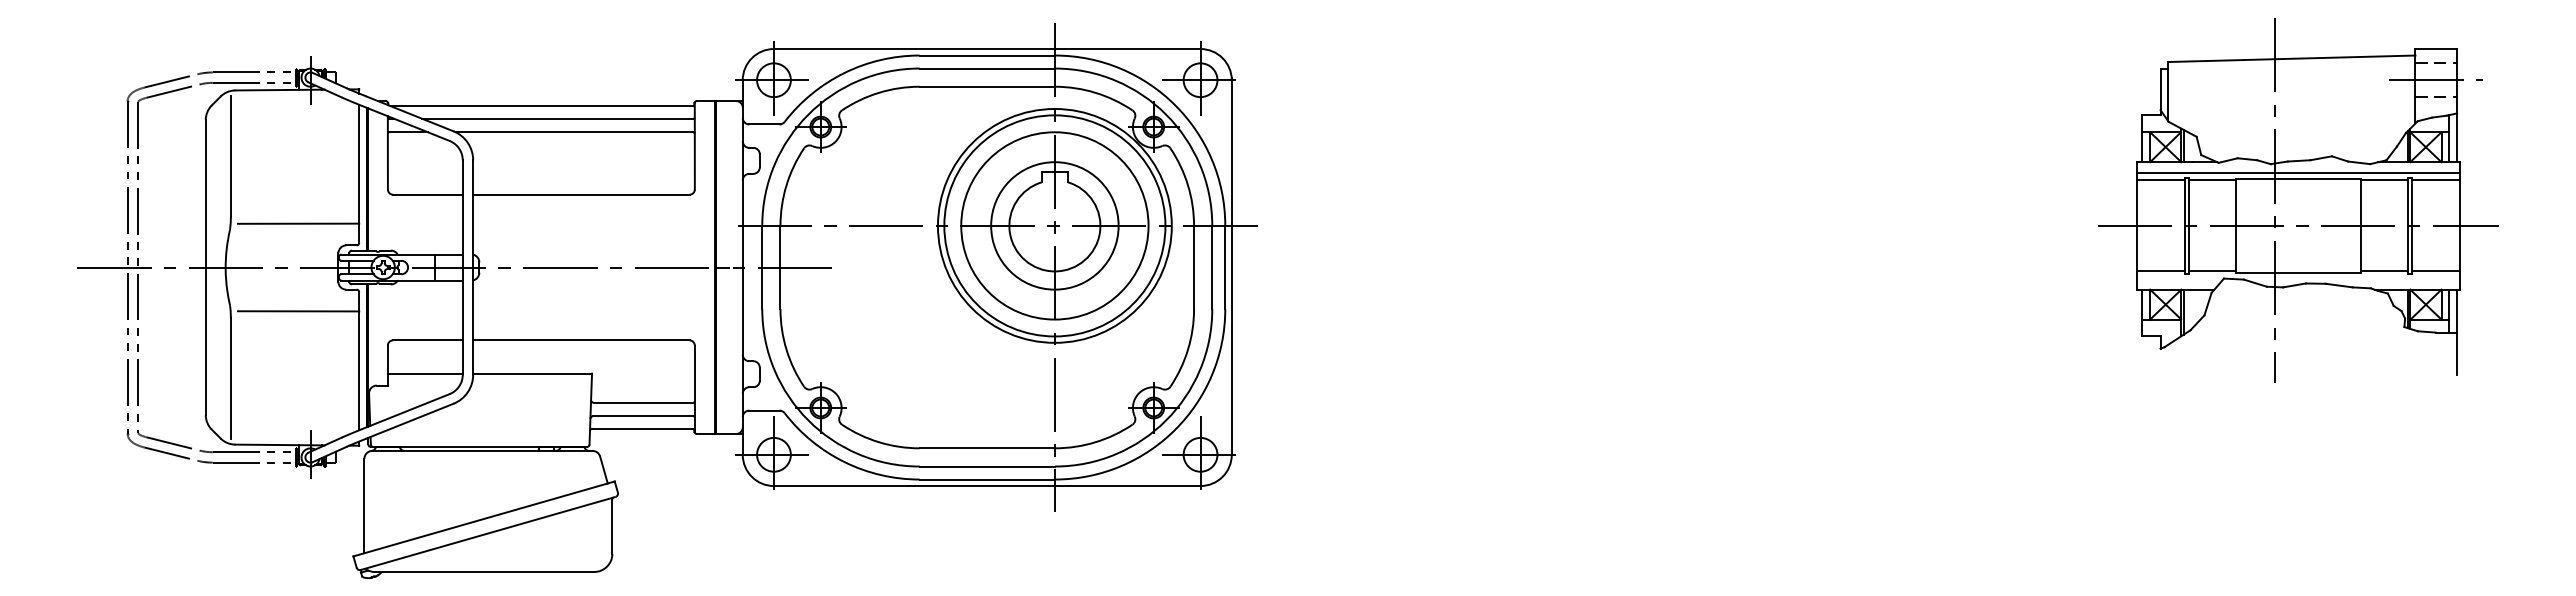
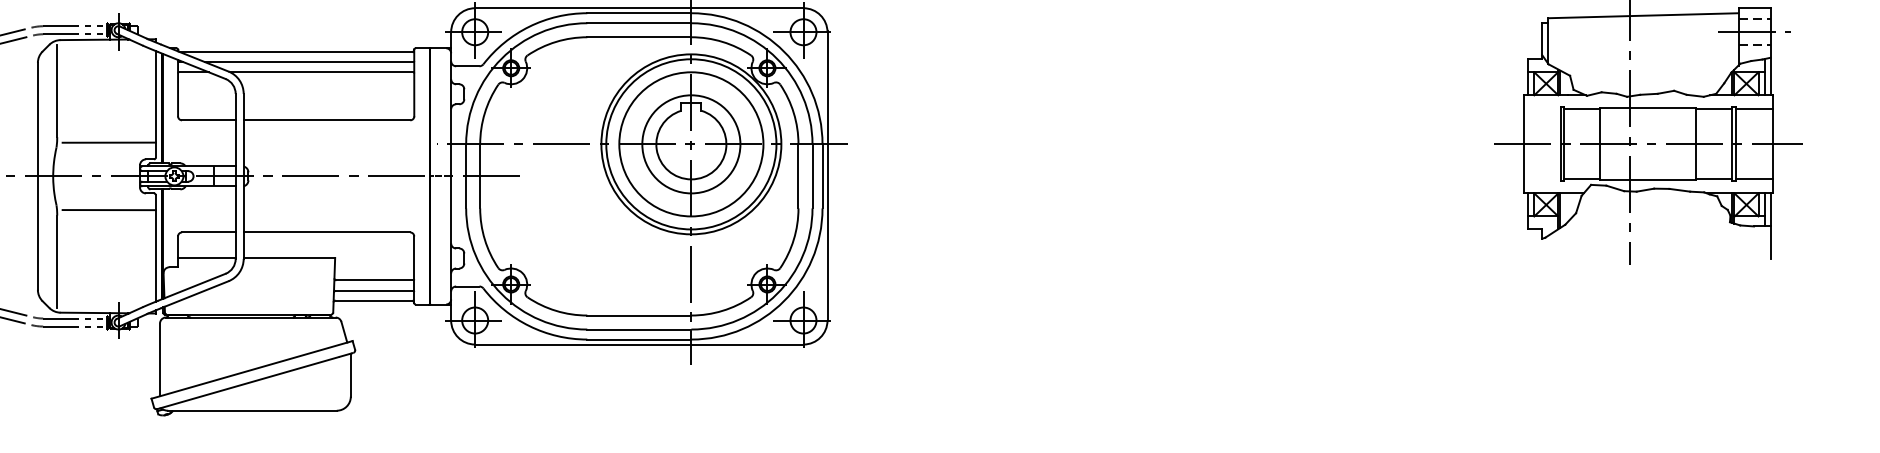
line: (2298, 173) -> (1648, 104), removed
line: (2160, 180) -> (1542, 109), removed
line: (2160, 271) -> (1542, 179), removed

